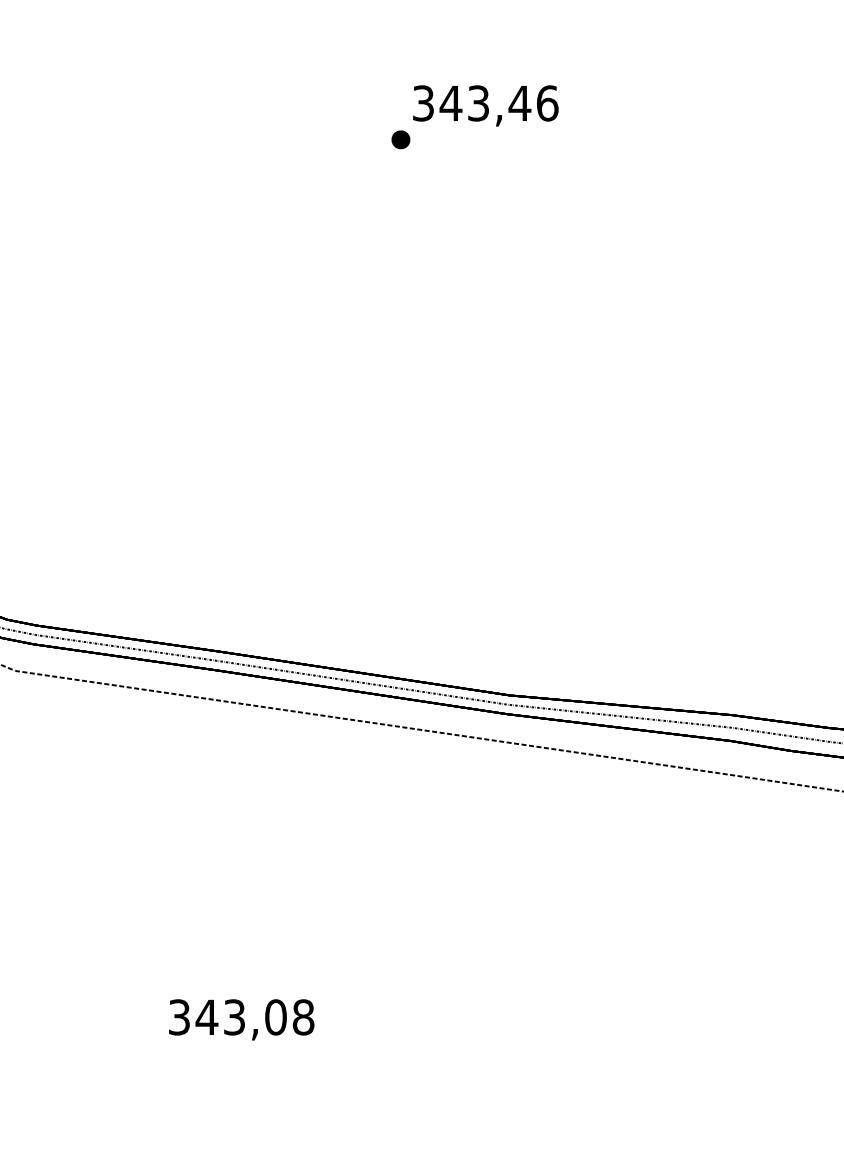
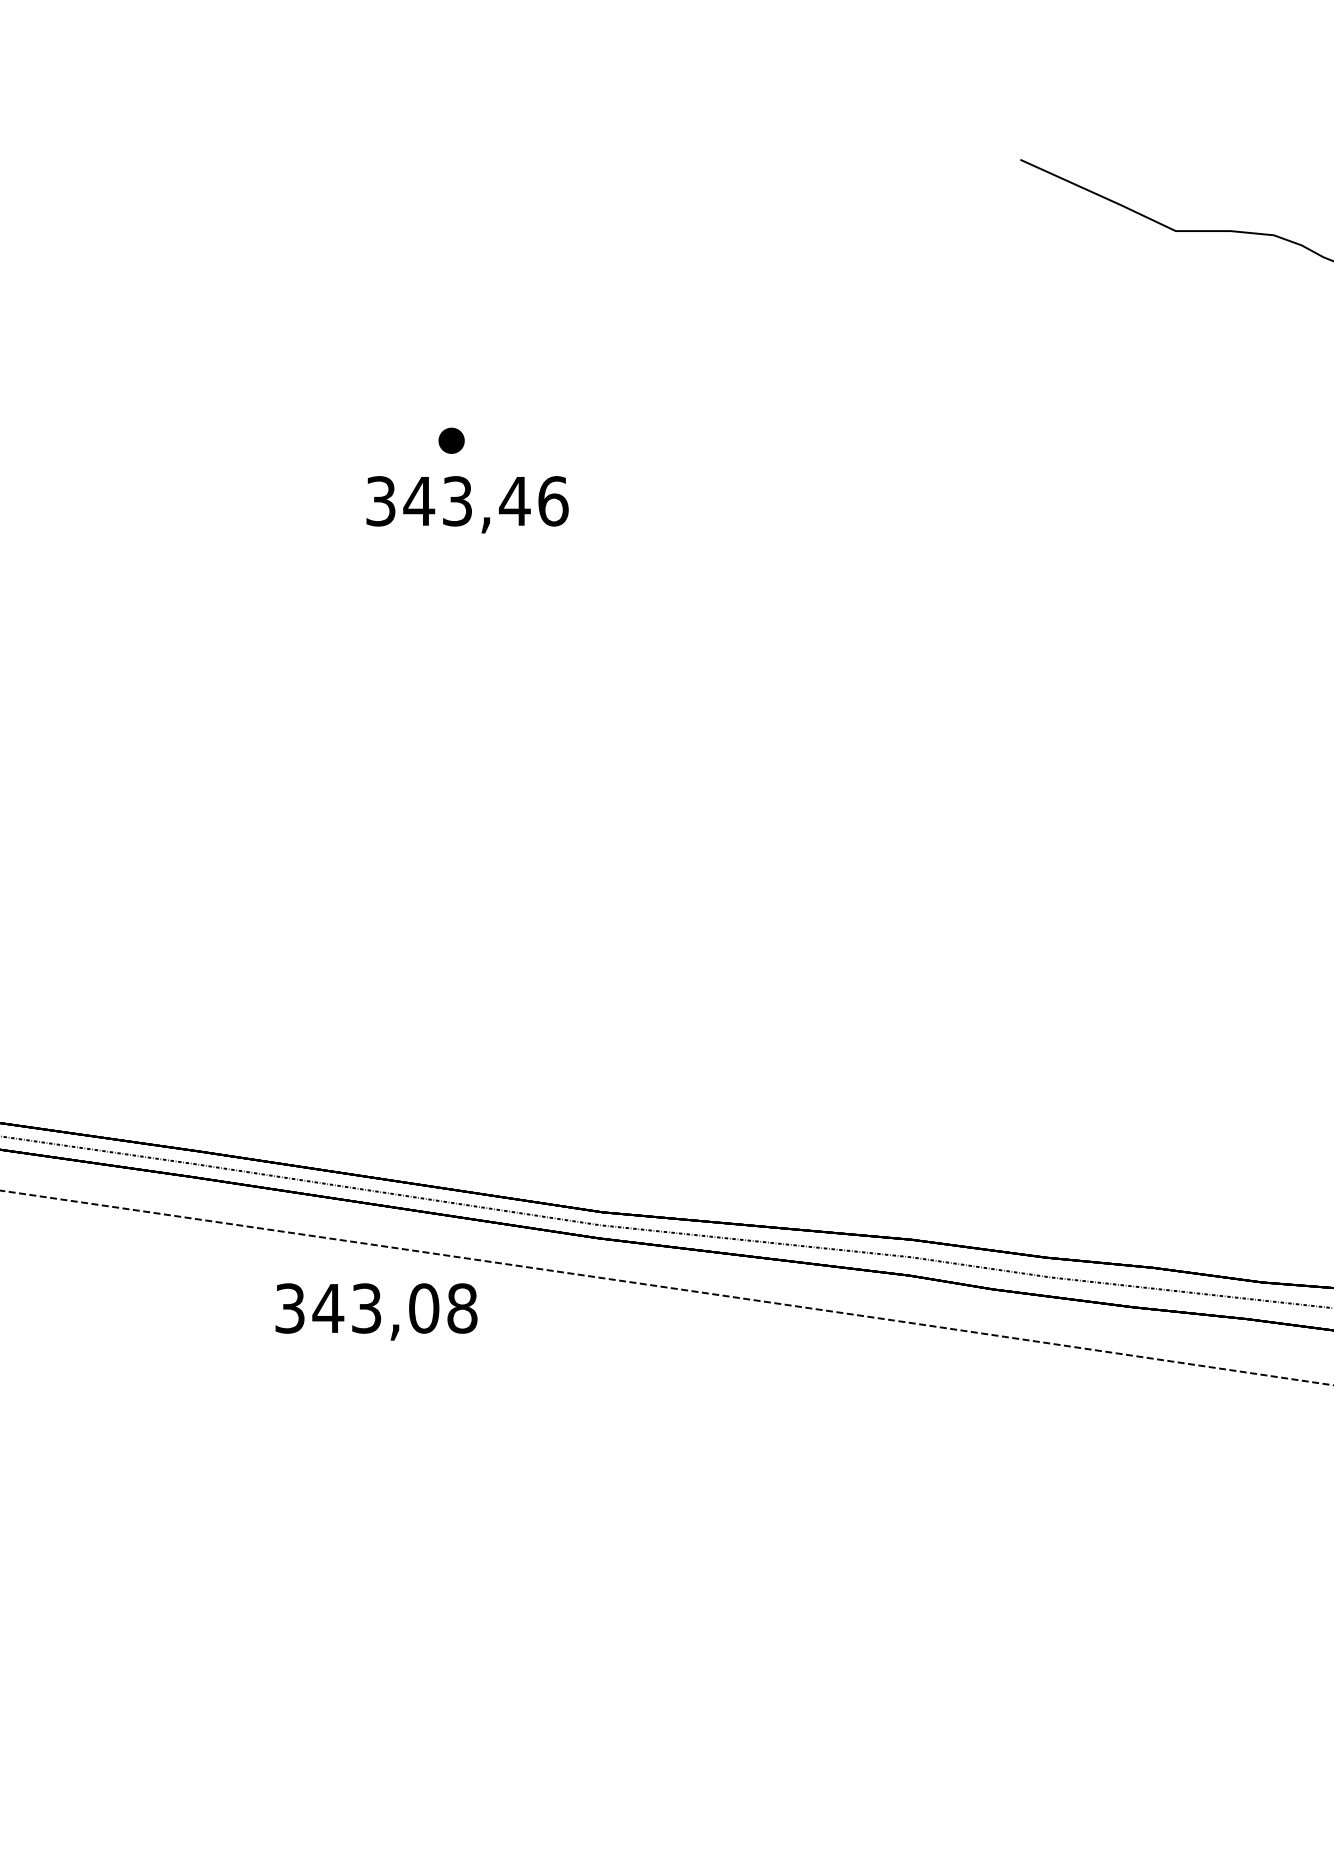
text: (485, 105) -> (467, 504), moved
text: (241, 1019) -> (376, 1311), moved

